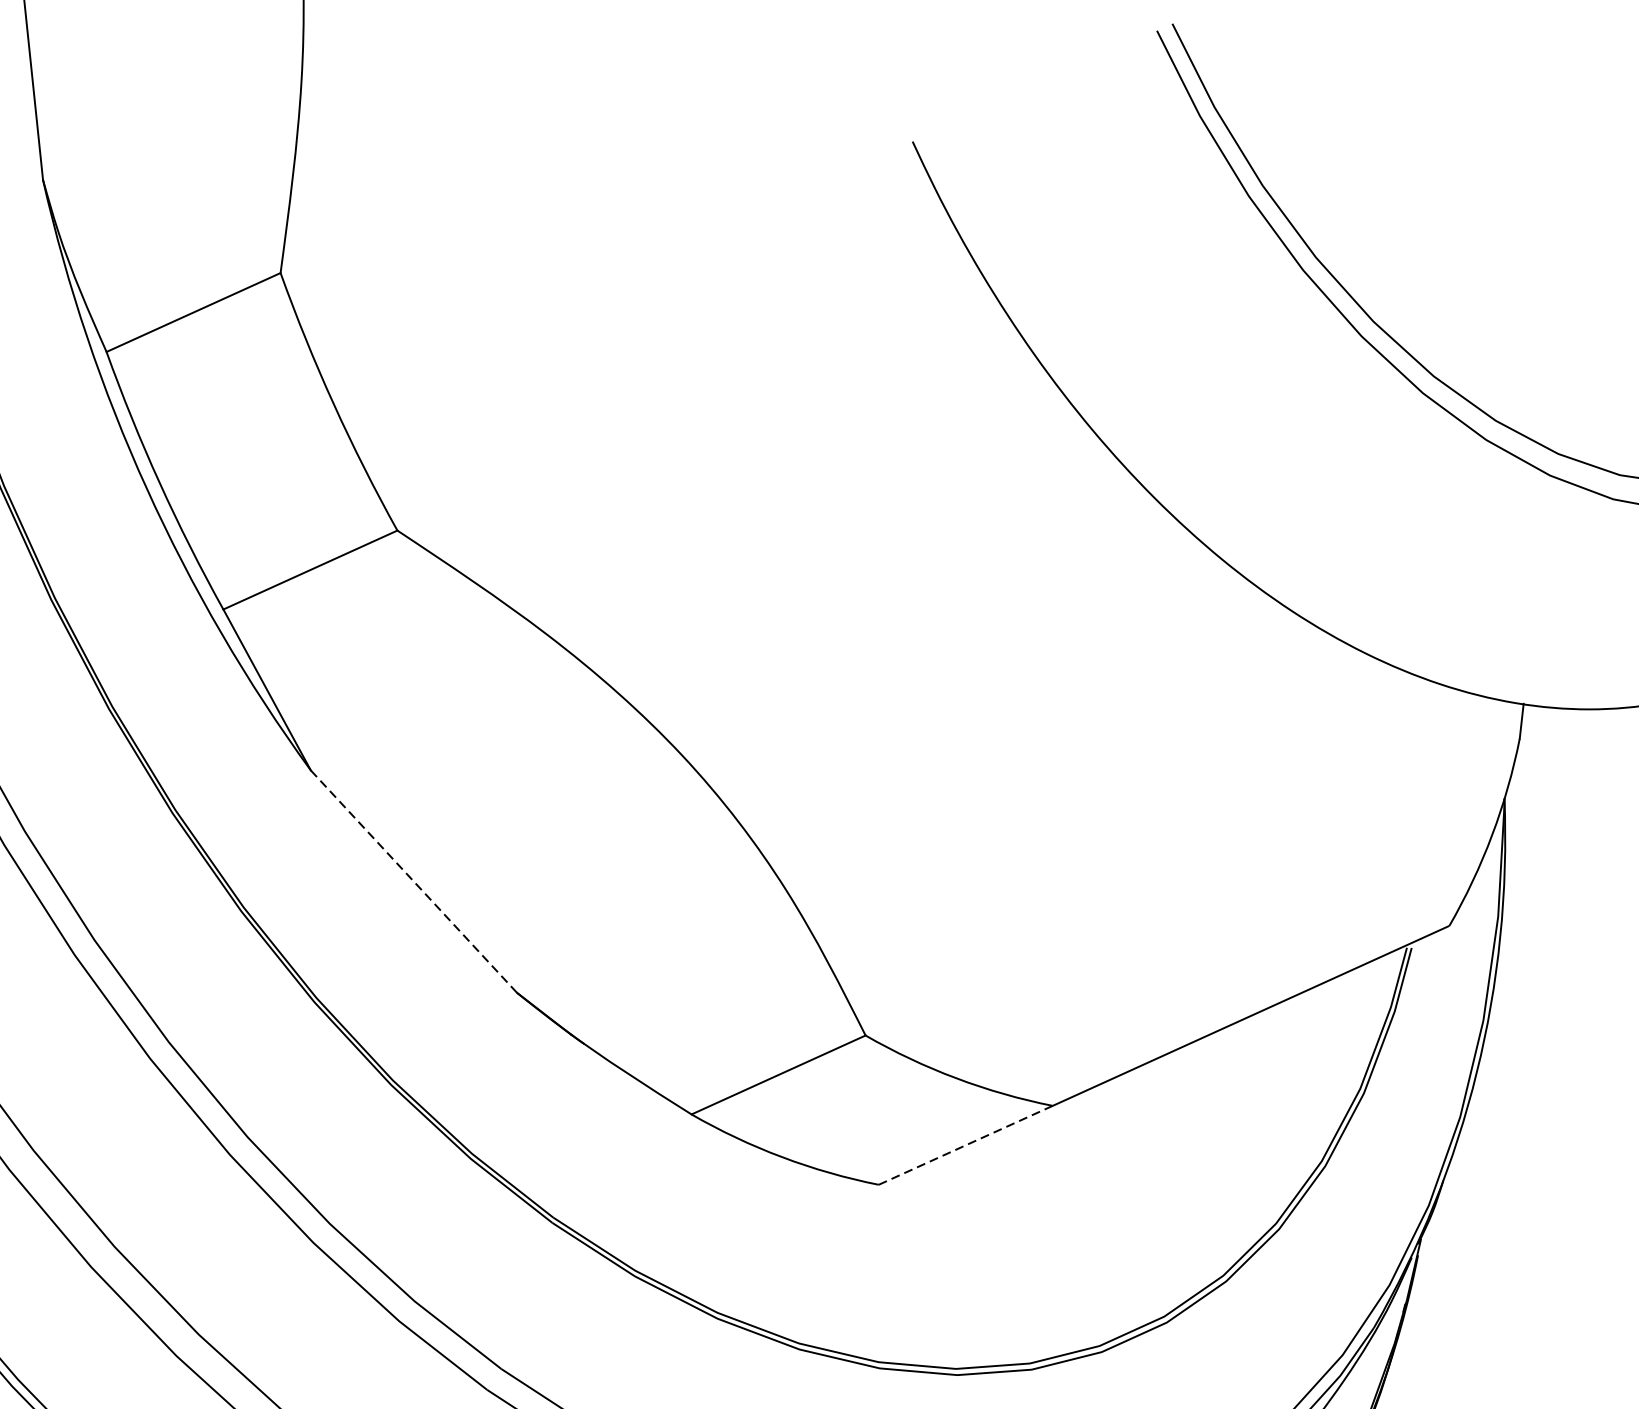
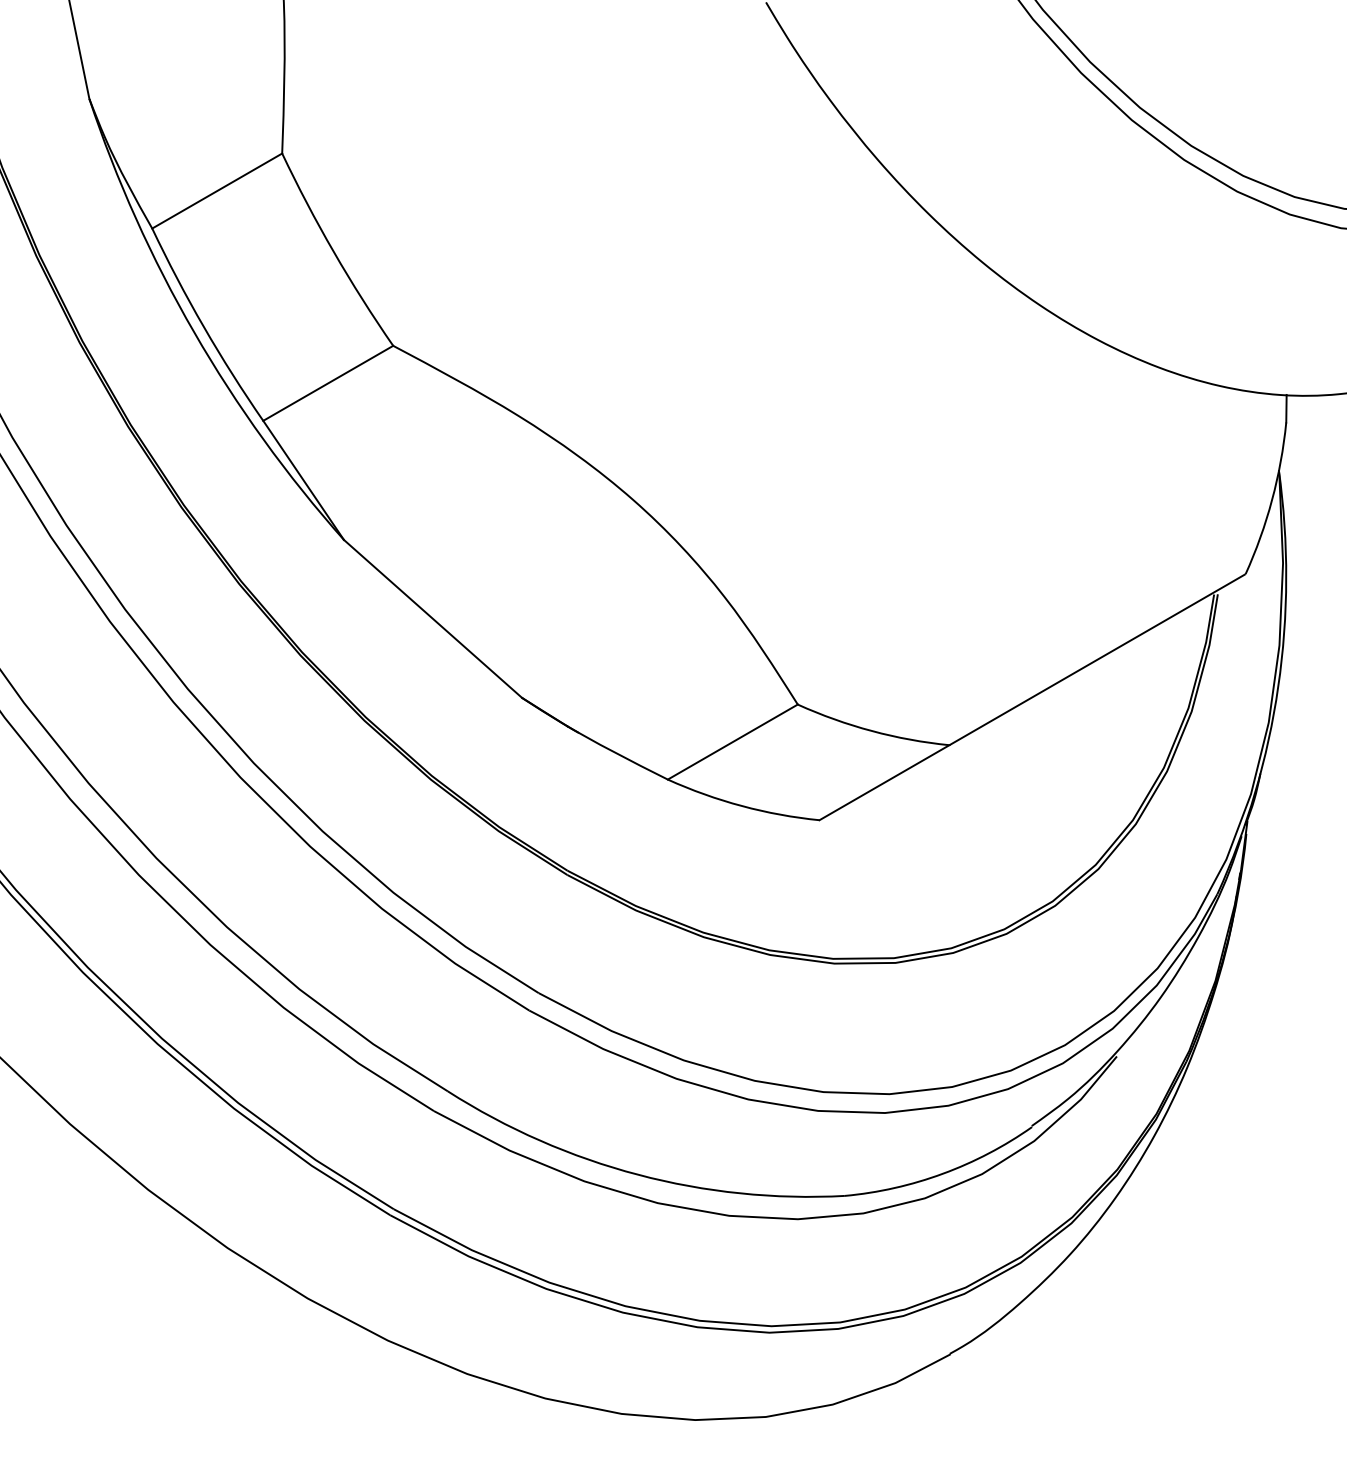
line: (414, 882) -> (433, 619), dashed -> solid
line: (965, 1145) -> (884, 782), dashed -> solid

